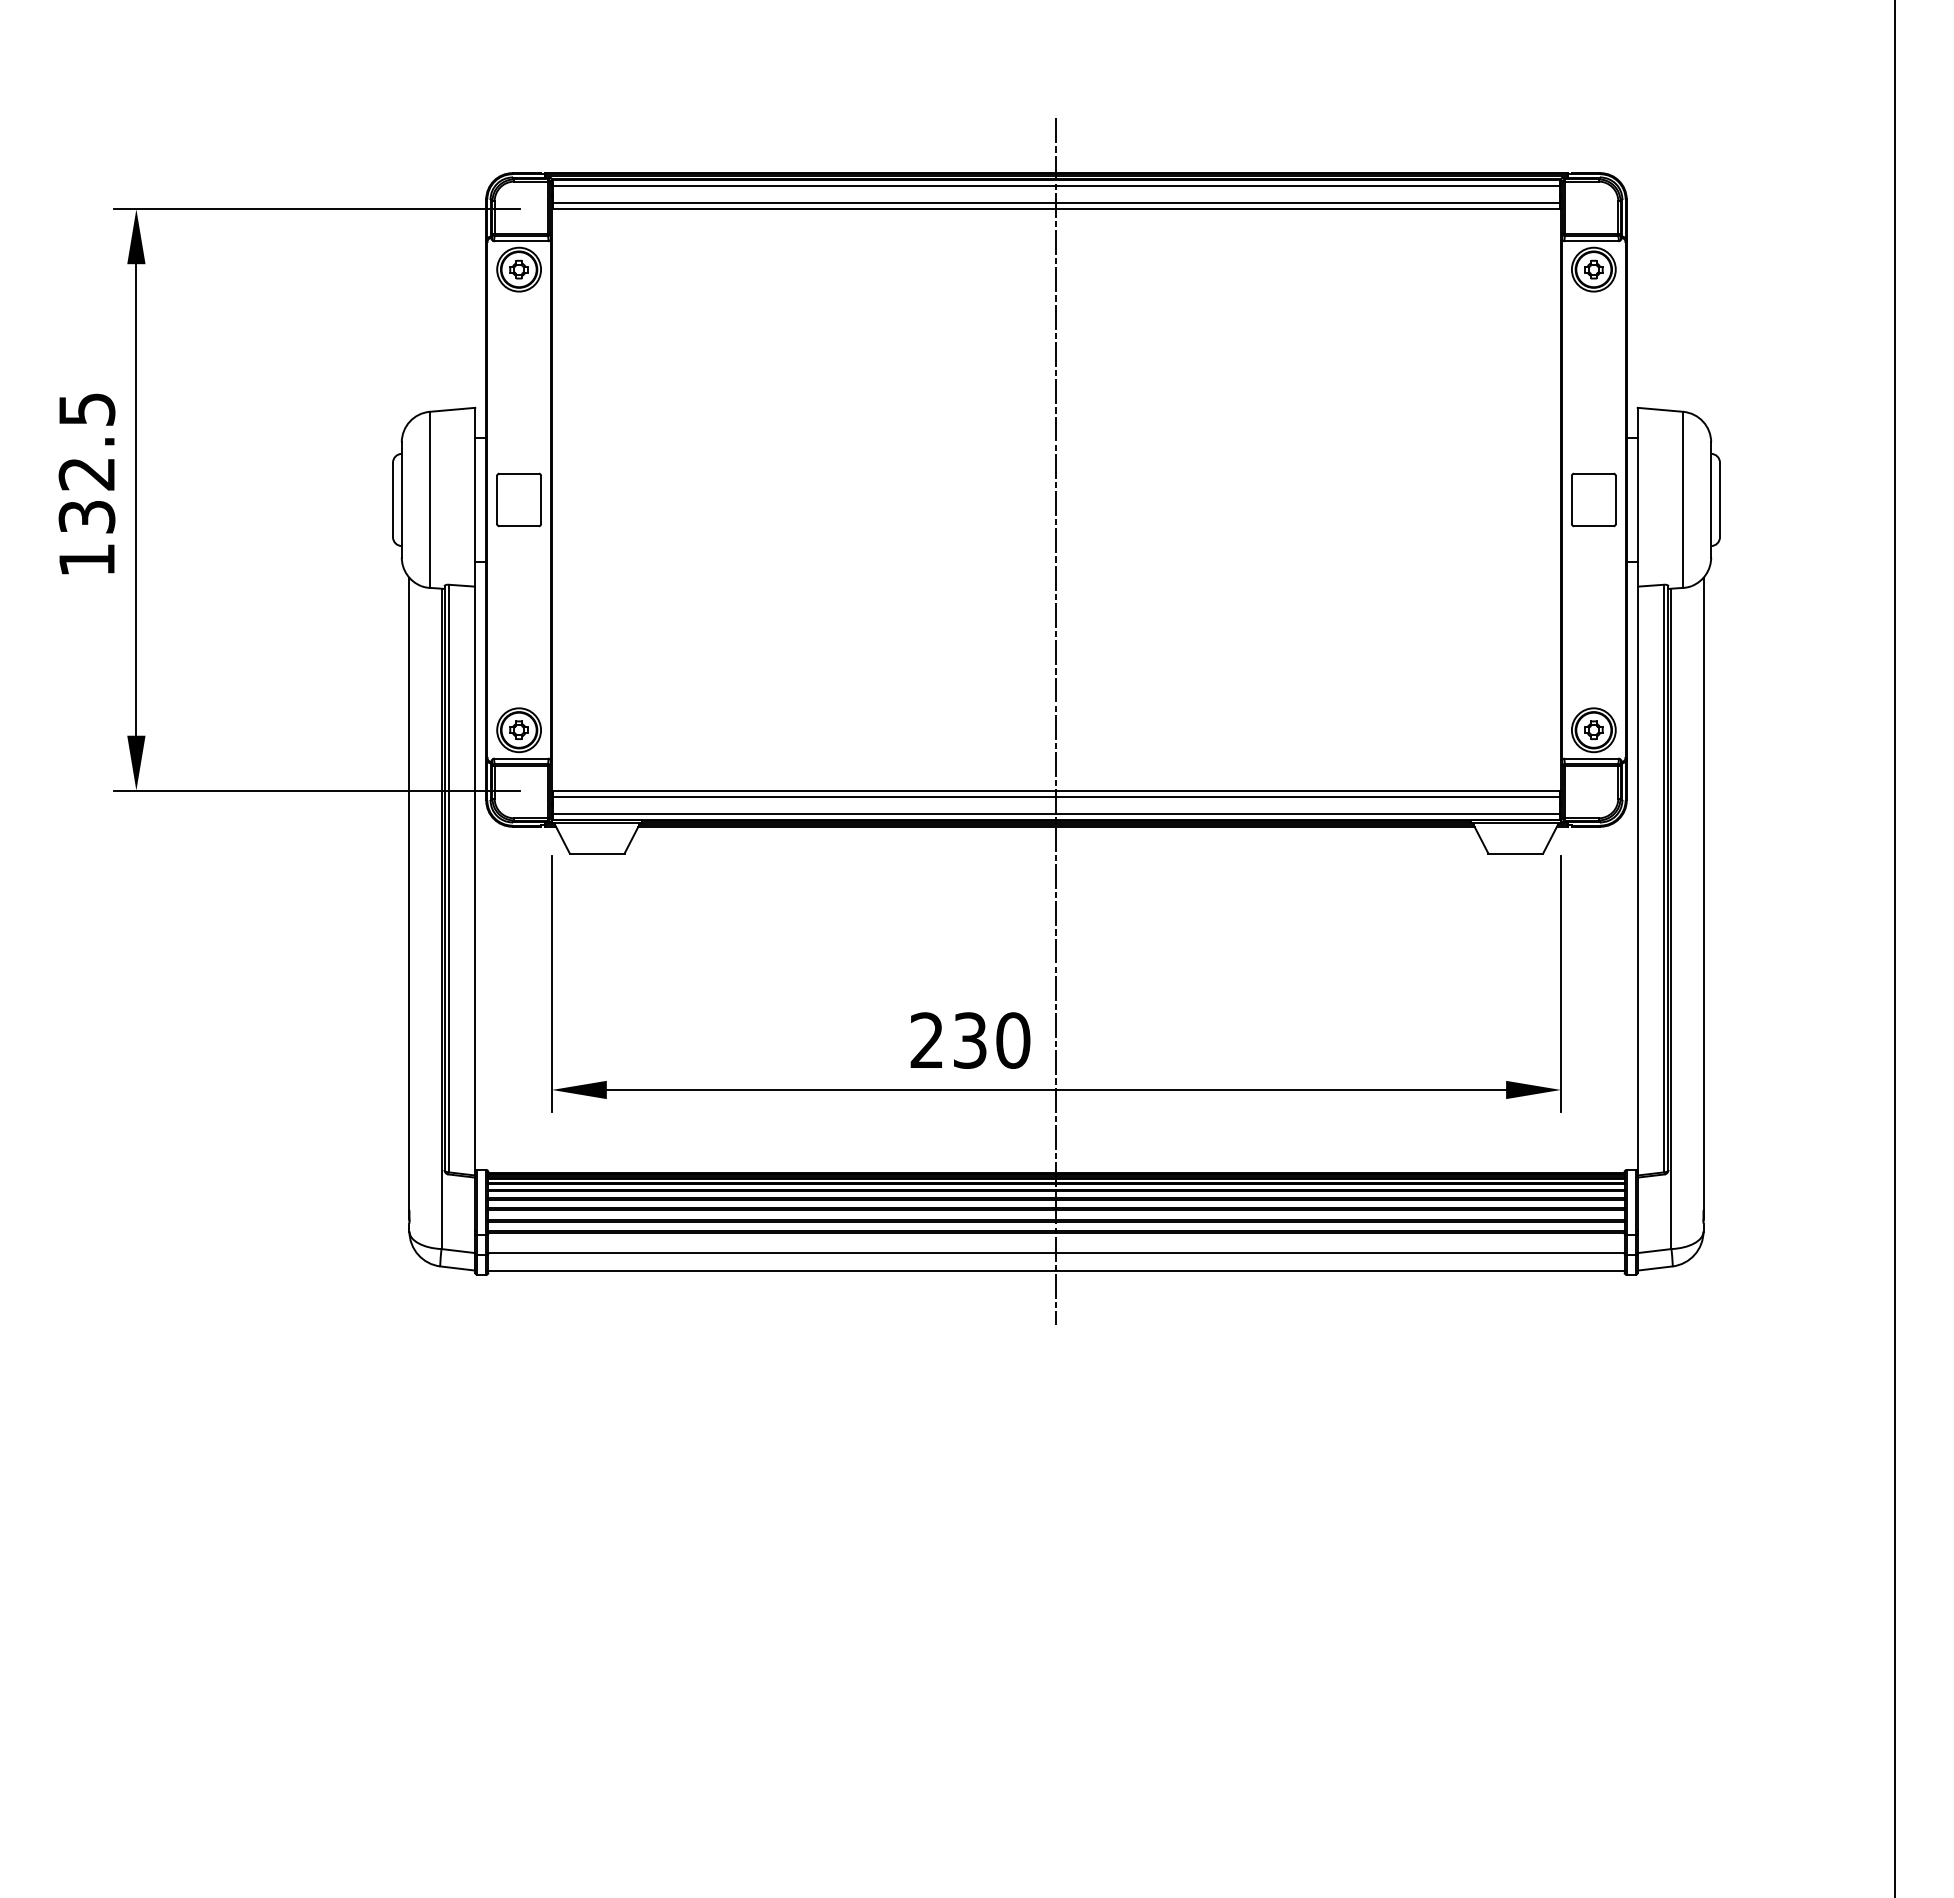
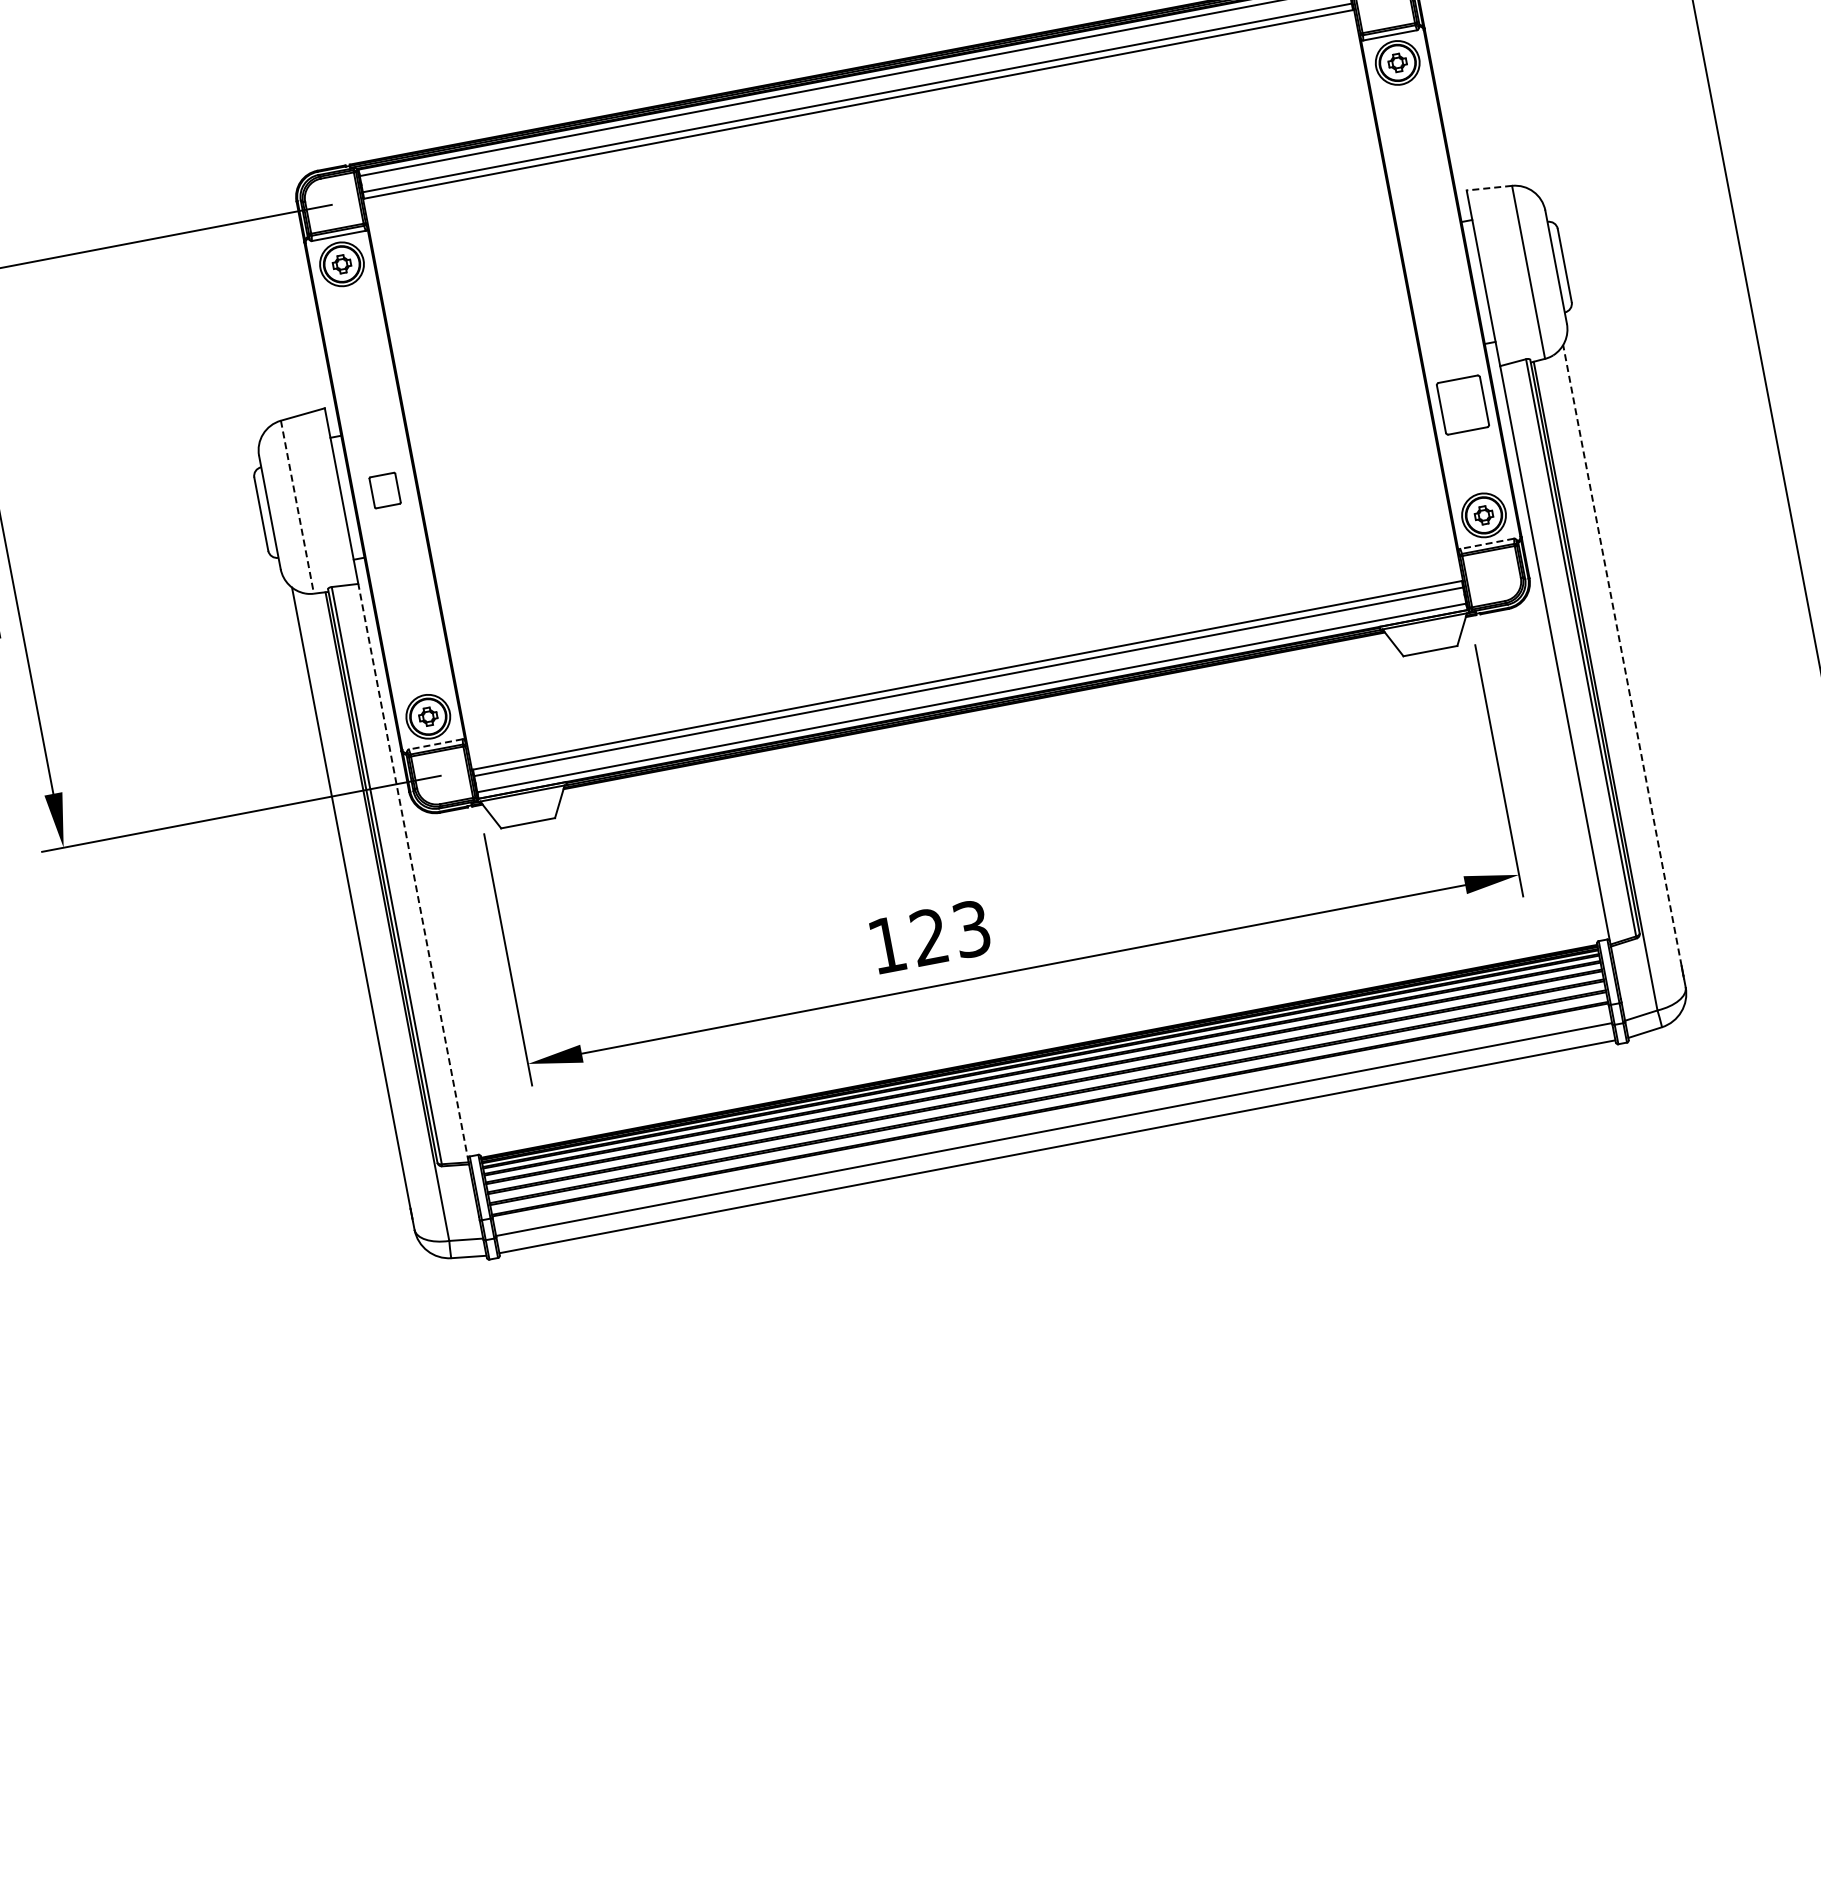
line: (1660, 409) -> (1489, 187), solid -> dashed
part: (518, 499) -> (384, 490), size x0.6
part: (1593, 499) -> (1462, 404), moved
line: (429, 500) -> (297, 507), solid -> dashed
line: (1056, 721) -> (954, 607), removed
line: (520, 758) -> (434, 744), solid -> dashed
line: (1591, 758) -> (1487, 543), solid -> dashed
line: (475, 880) -> (413, 872), solid -> dashed
line: (1703, 893) -> (1622, 655), solid -> dashed
text: (970, 1040) -> (929, 936), 230 -> 123

